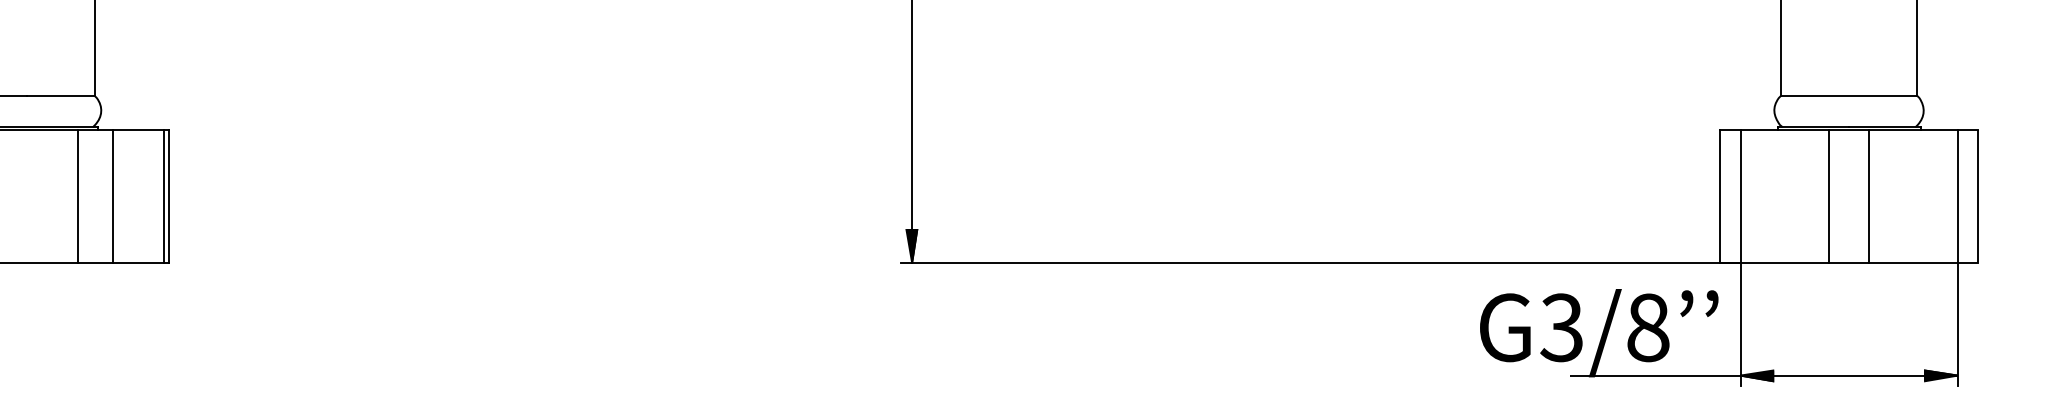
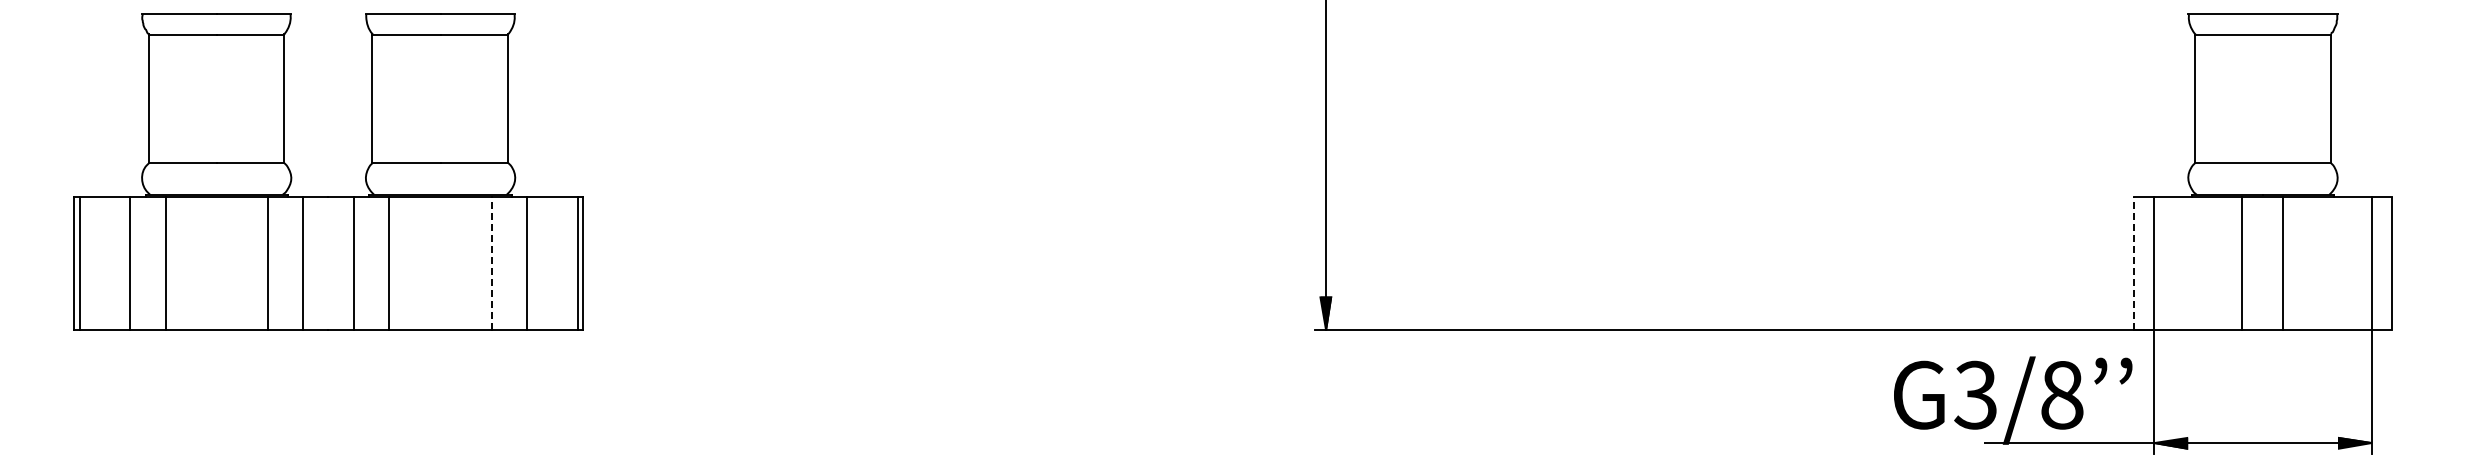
line: (77, 196) -> (491, 263), solid -> dashed
line: (1720, 196) -> (2134, 263), solid -> dashed

